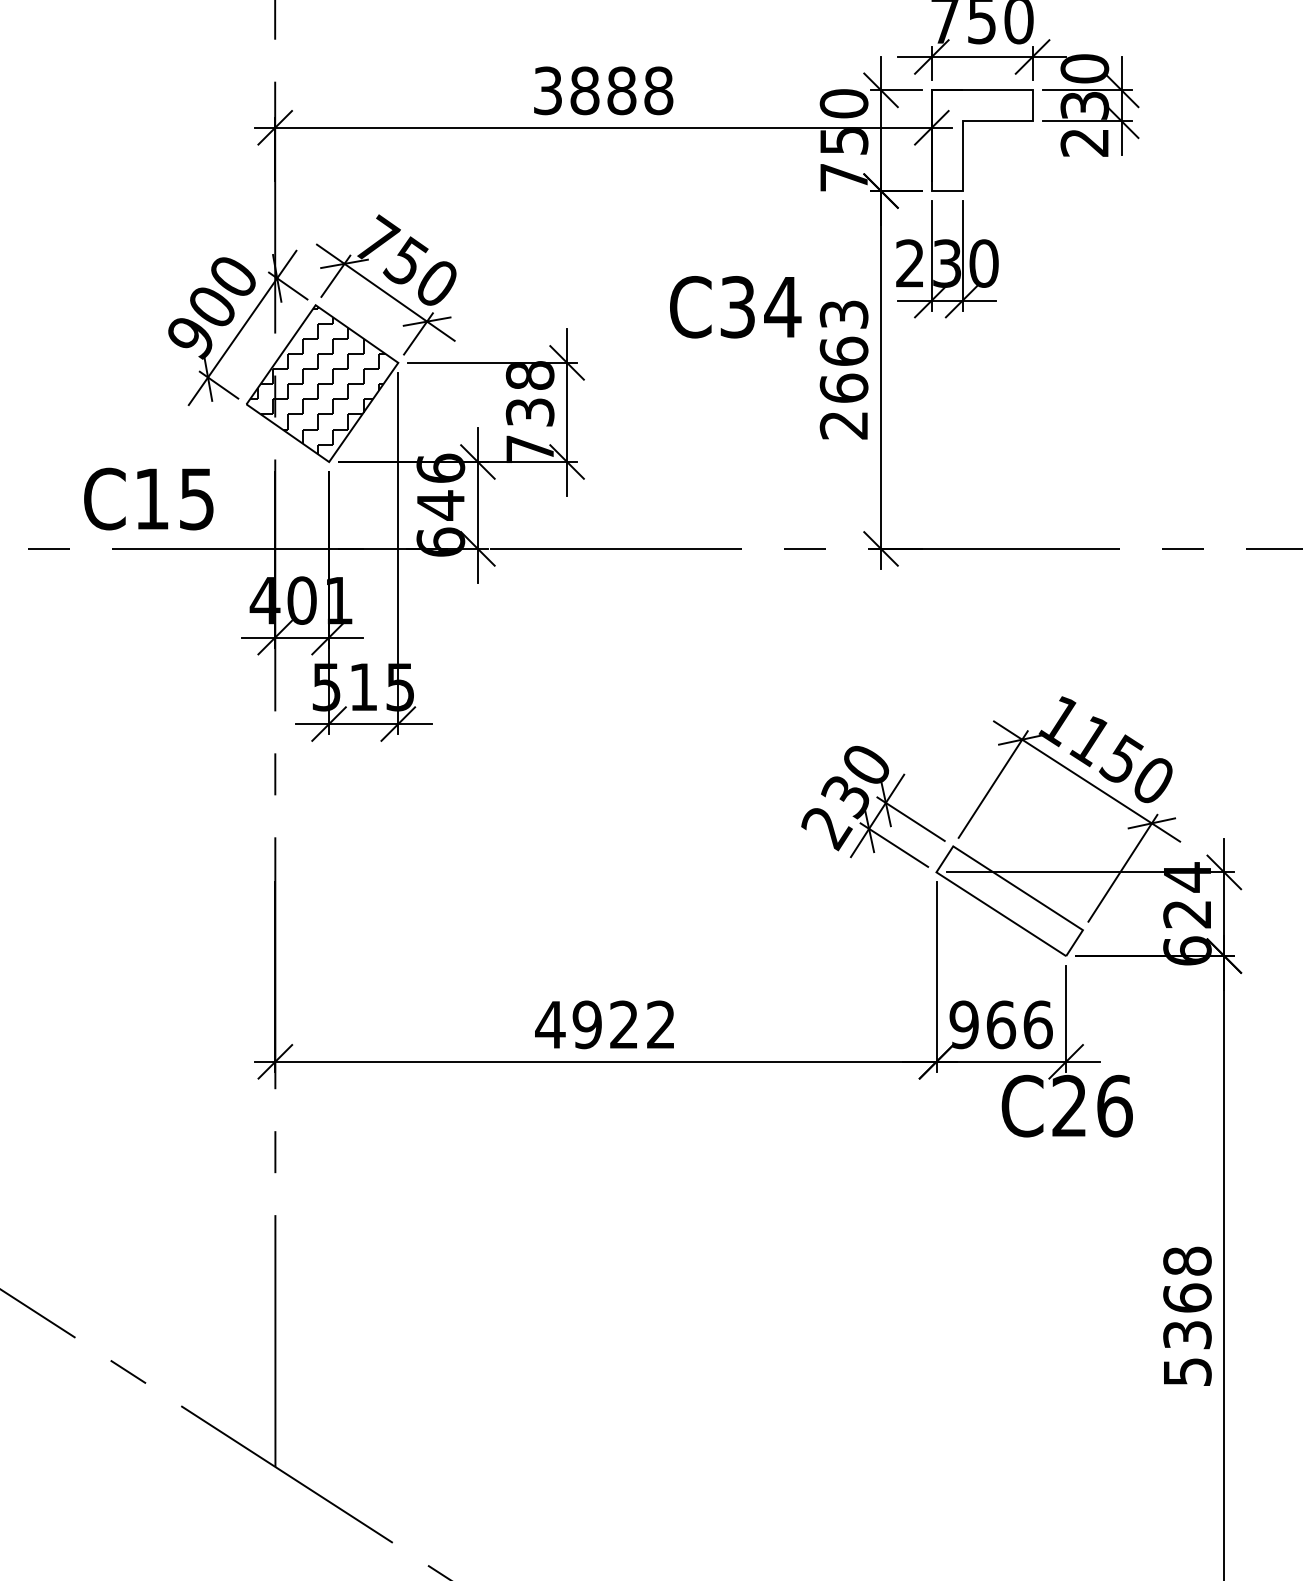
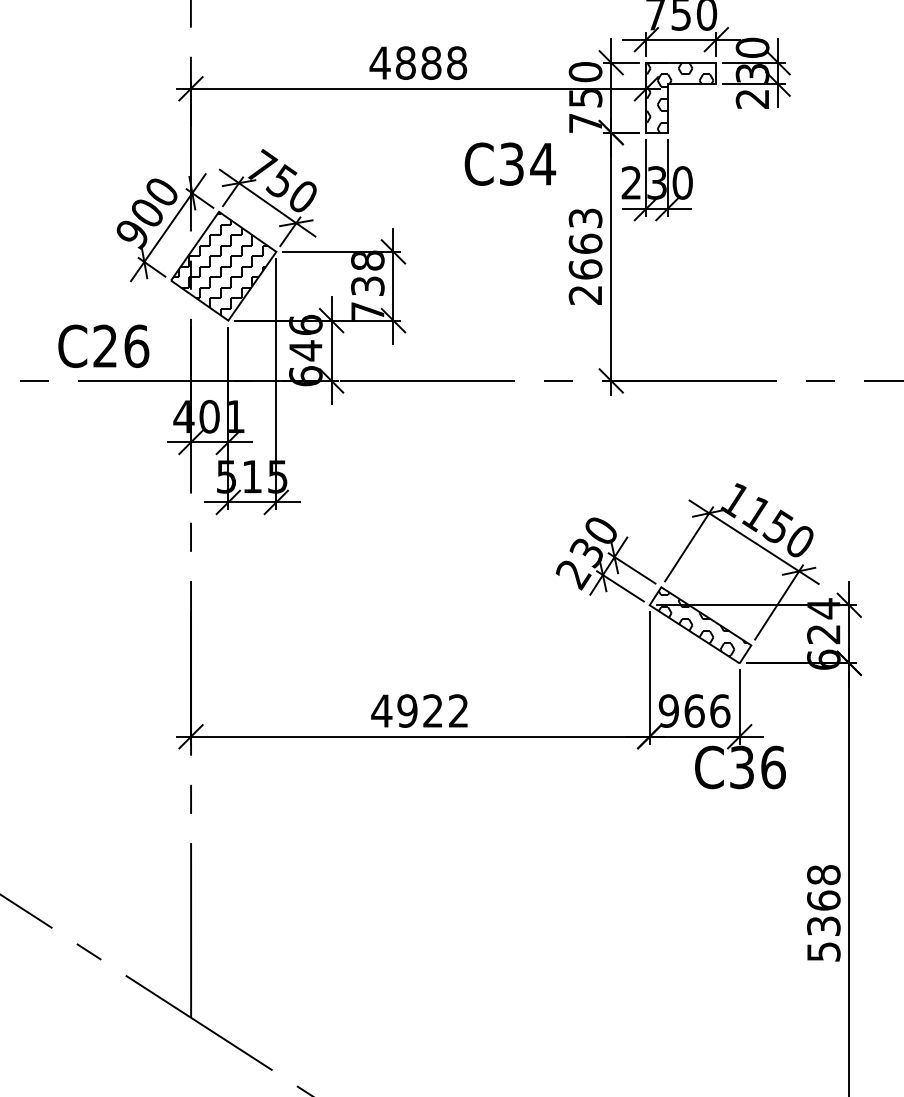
text: (546, 89) -> (379, 62), 3888 -> 4888
hatch: (979, 140) -> (679, 97), added
text: (735, 306) -> (510, 163), moved
text: (175, 499) -> (121, 346), C15 -> C26
hatch: (1014, 898) -> (703, 623), added
text: (1068, 1106) -> (741, 767), C26 -> C36

